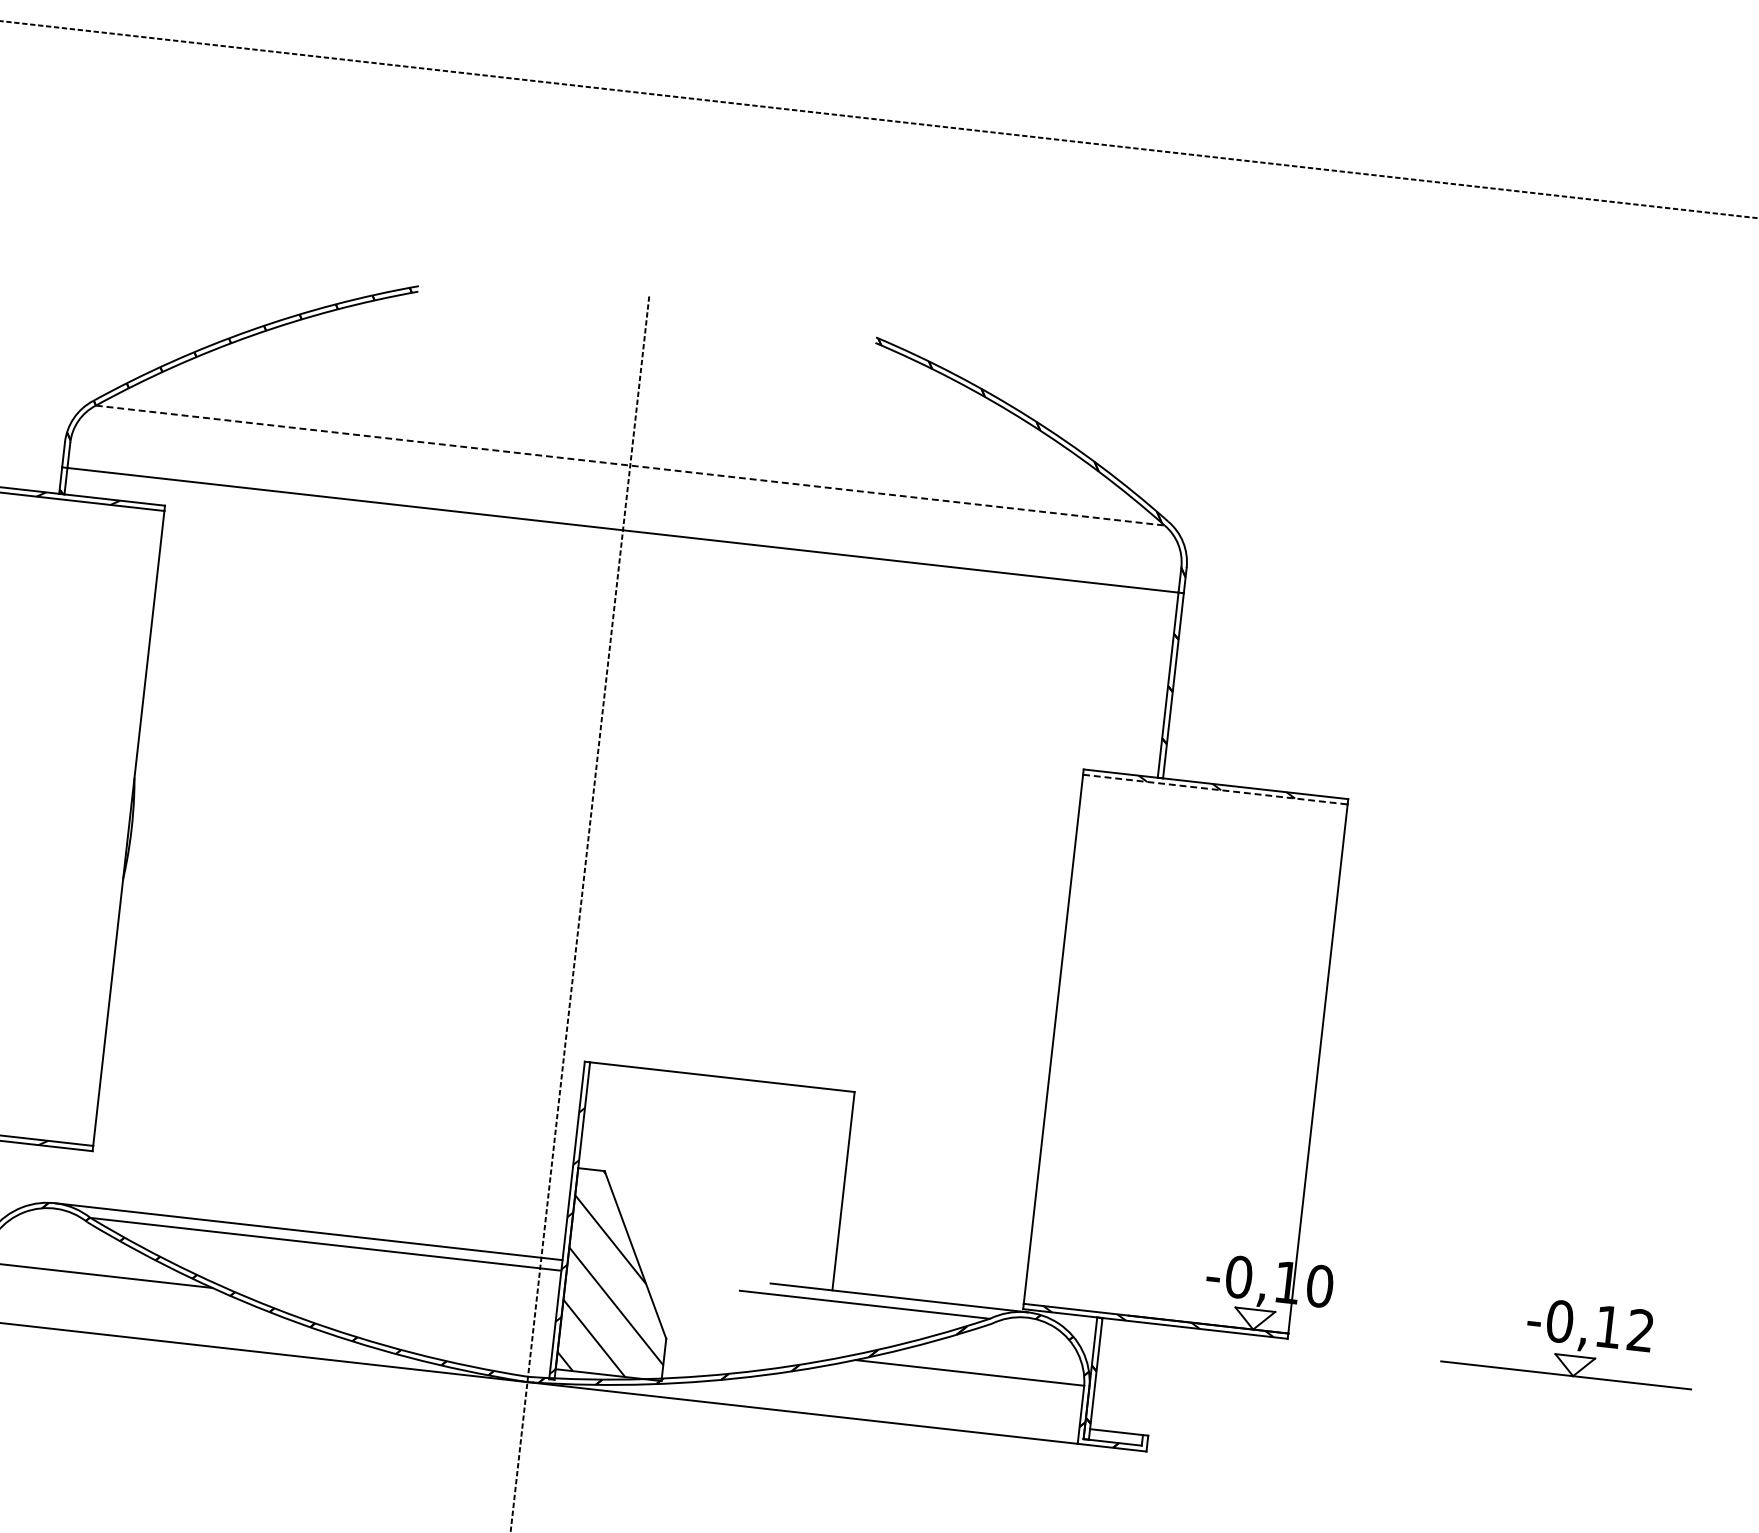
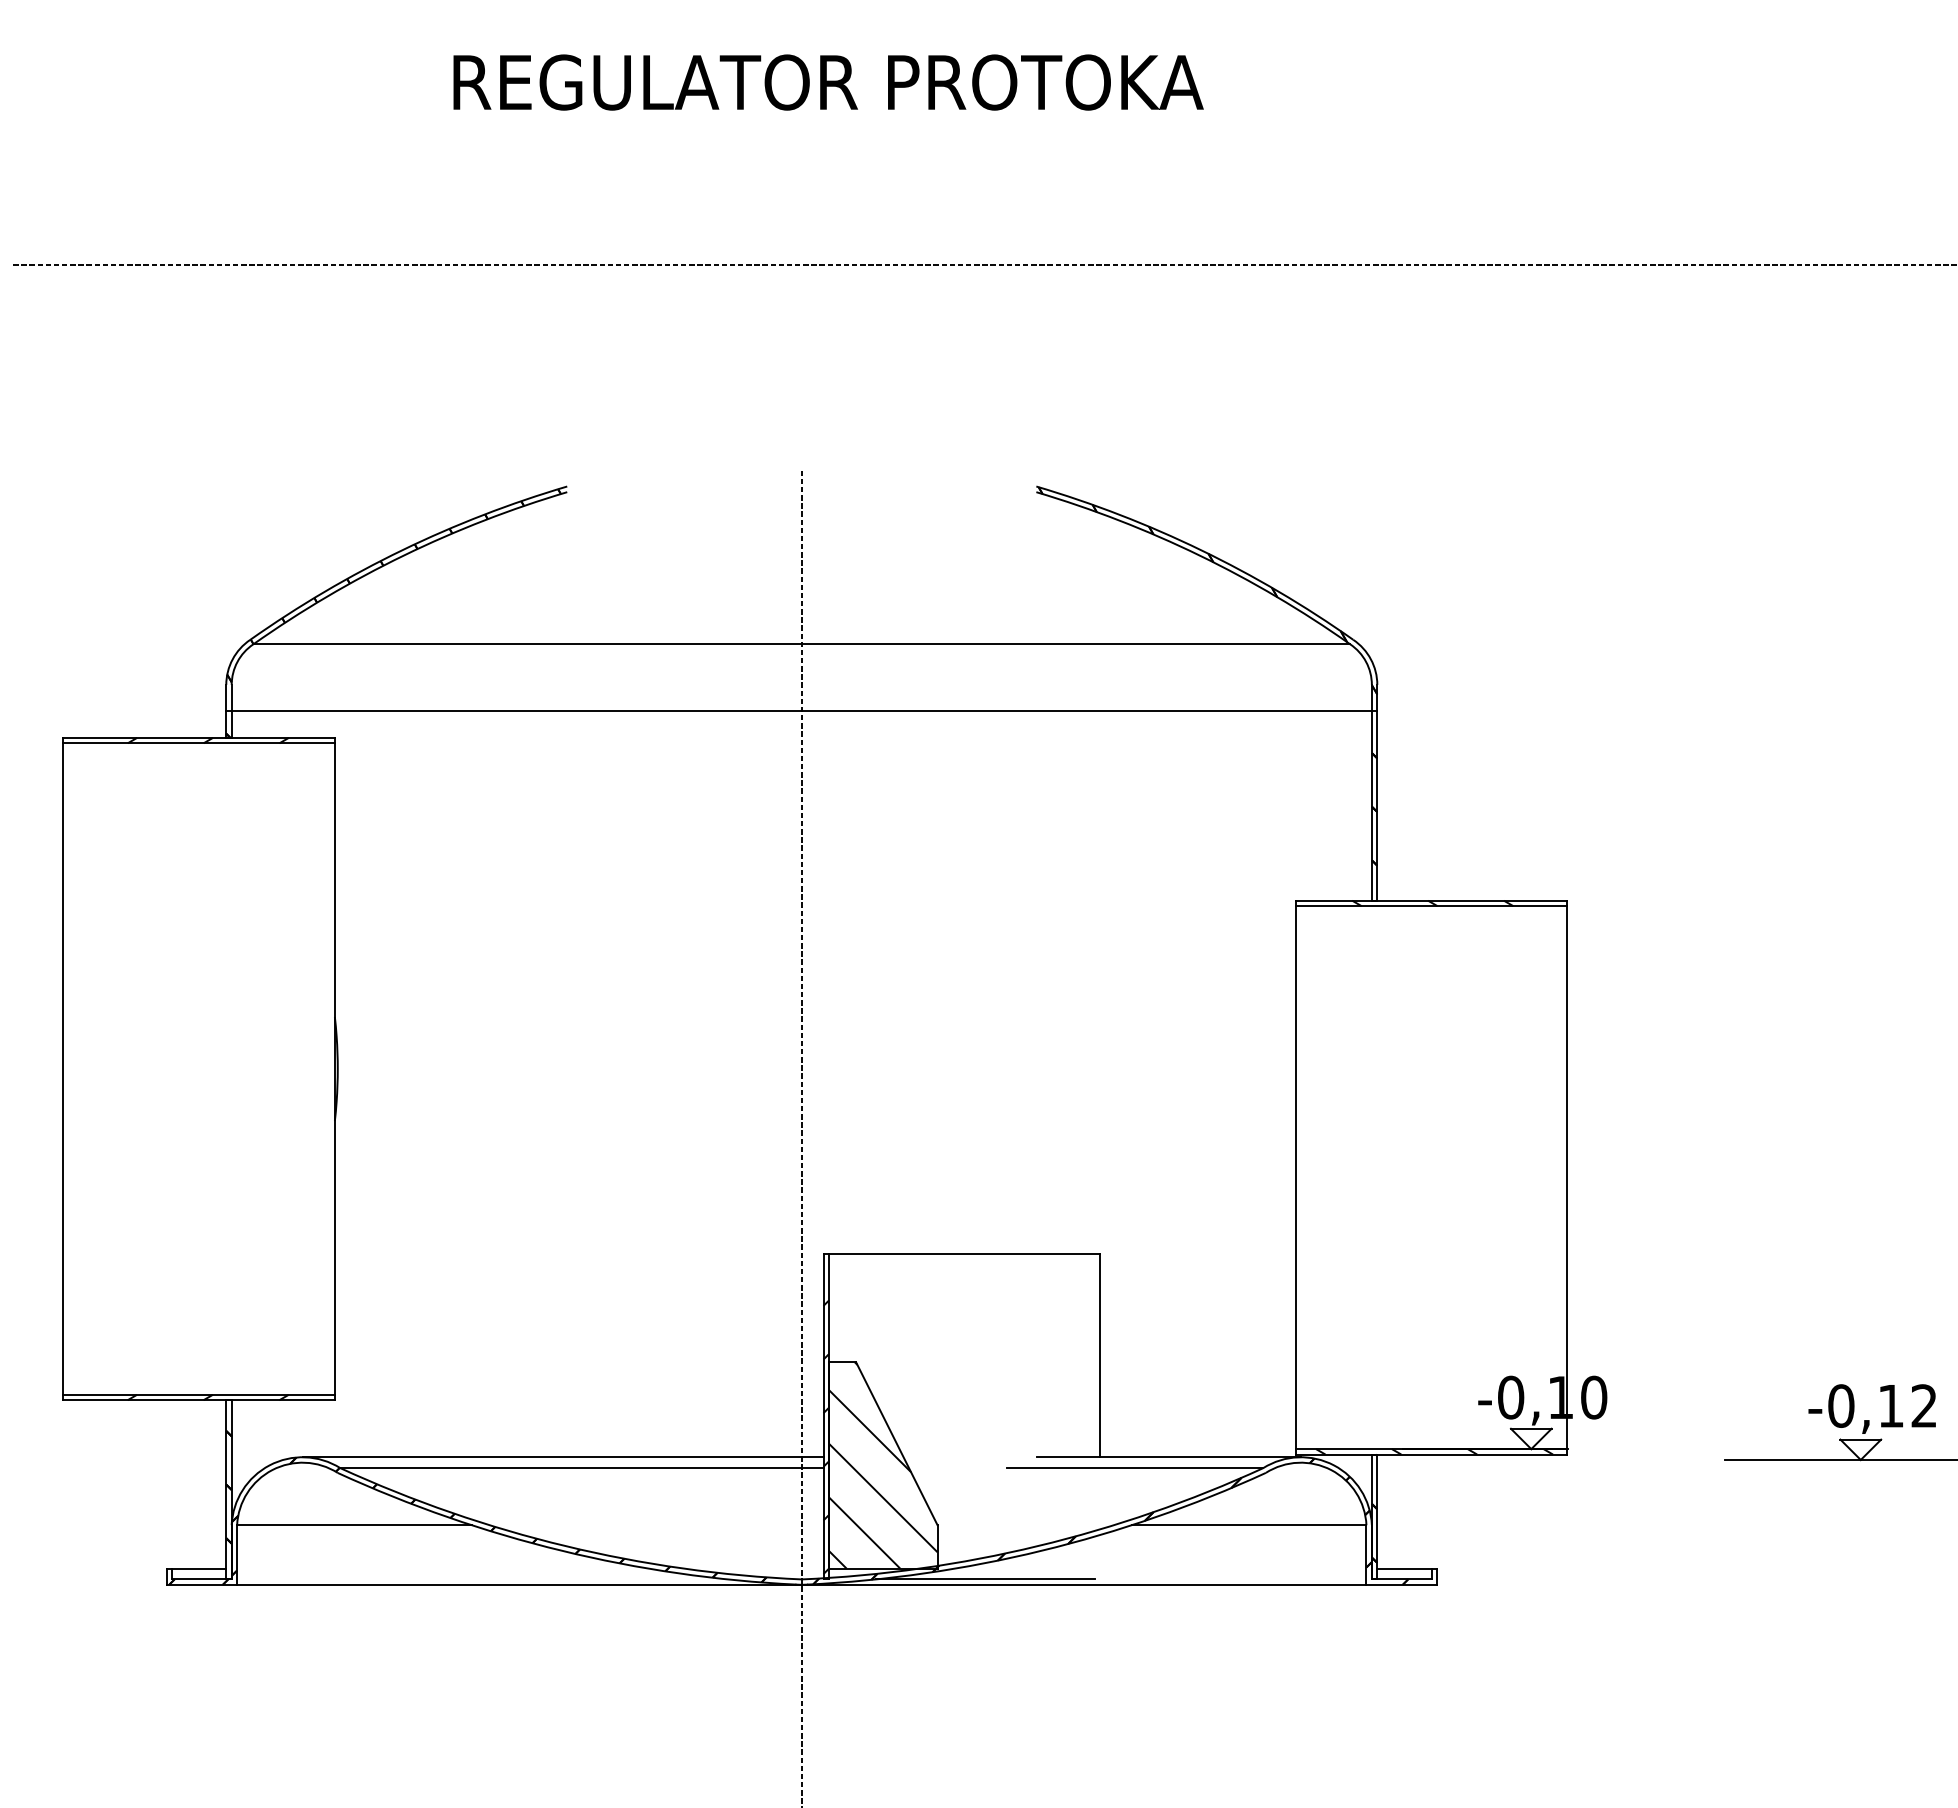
line: (630, 465) -> (802, 644), dashed -> solid
line: (1215, 789) -> (1431, 906), dashed -> solid
line: (707, 1396) -> (985, 1579), added

